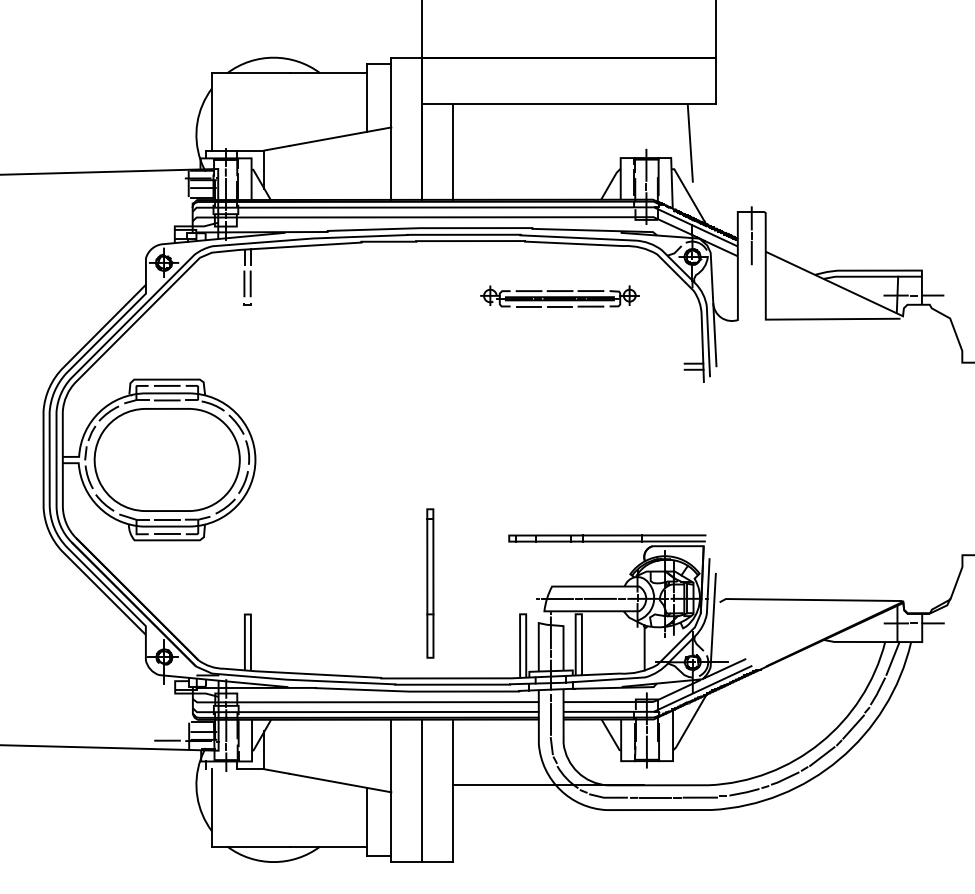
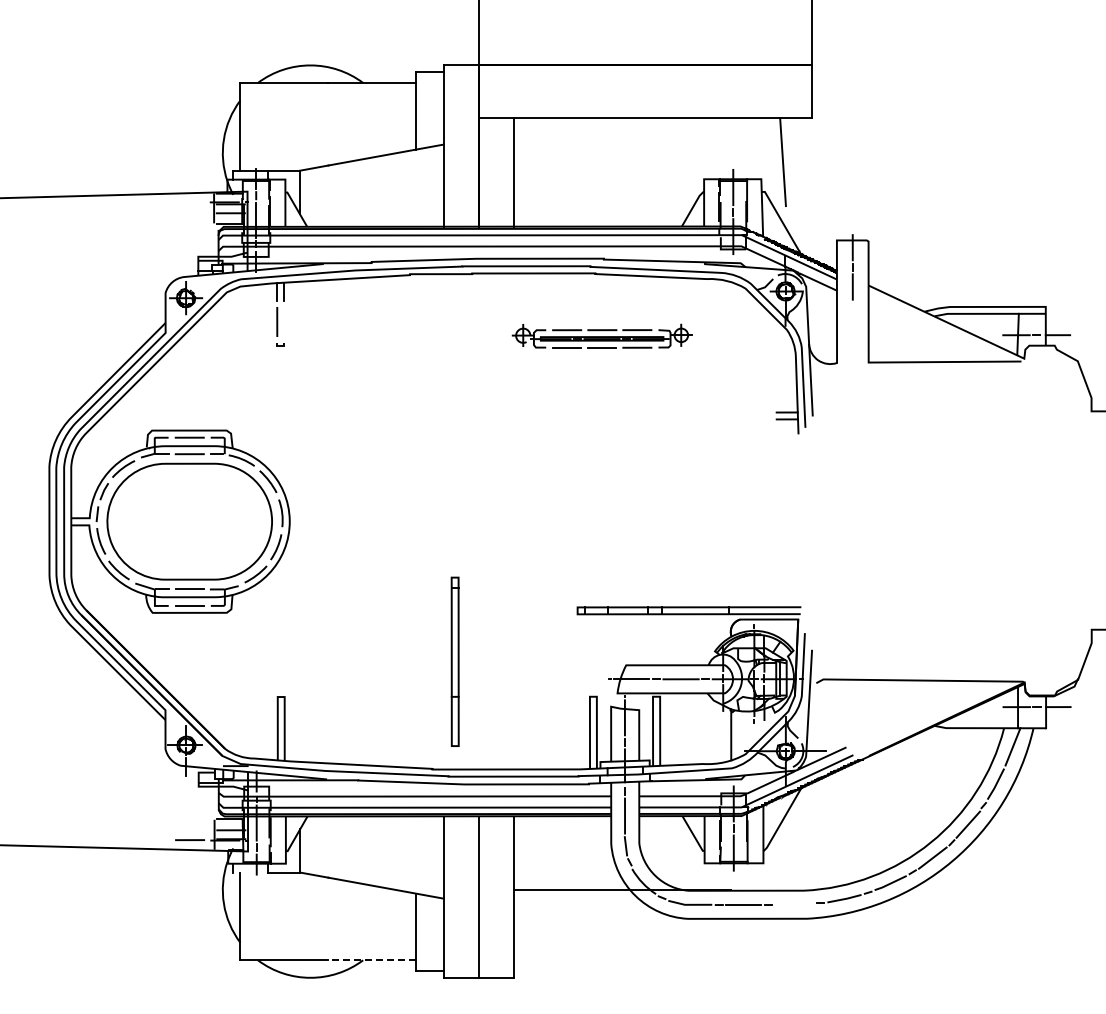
line: (250, 283) -> (284, 321), removed
part: (559, 295) -> (601, 335), moved
part: (429, 583) -> (454, 661), moved
line: (700, 797) -> (794, 904), removed
line: (328, 846) -> (372, 960), solid -> dashed

